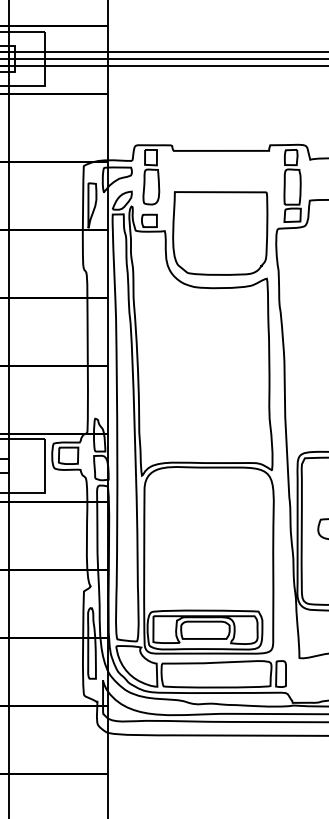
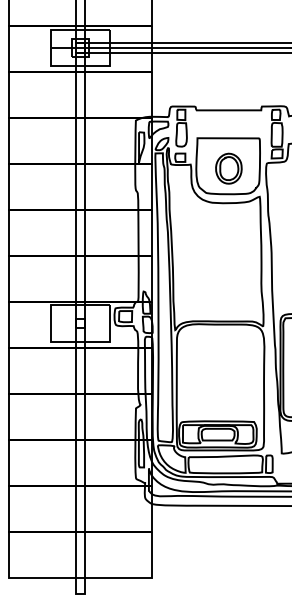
part: (220, 236) -> (228, 168), added

